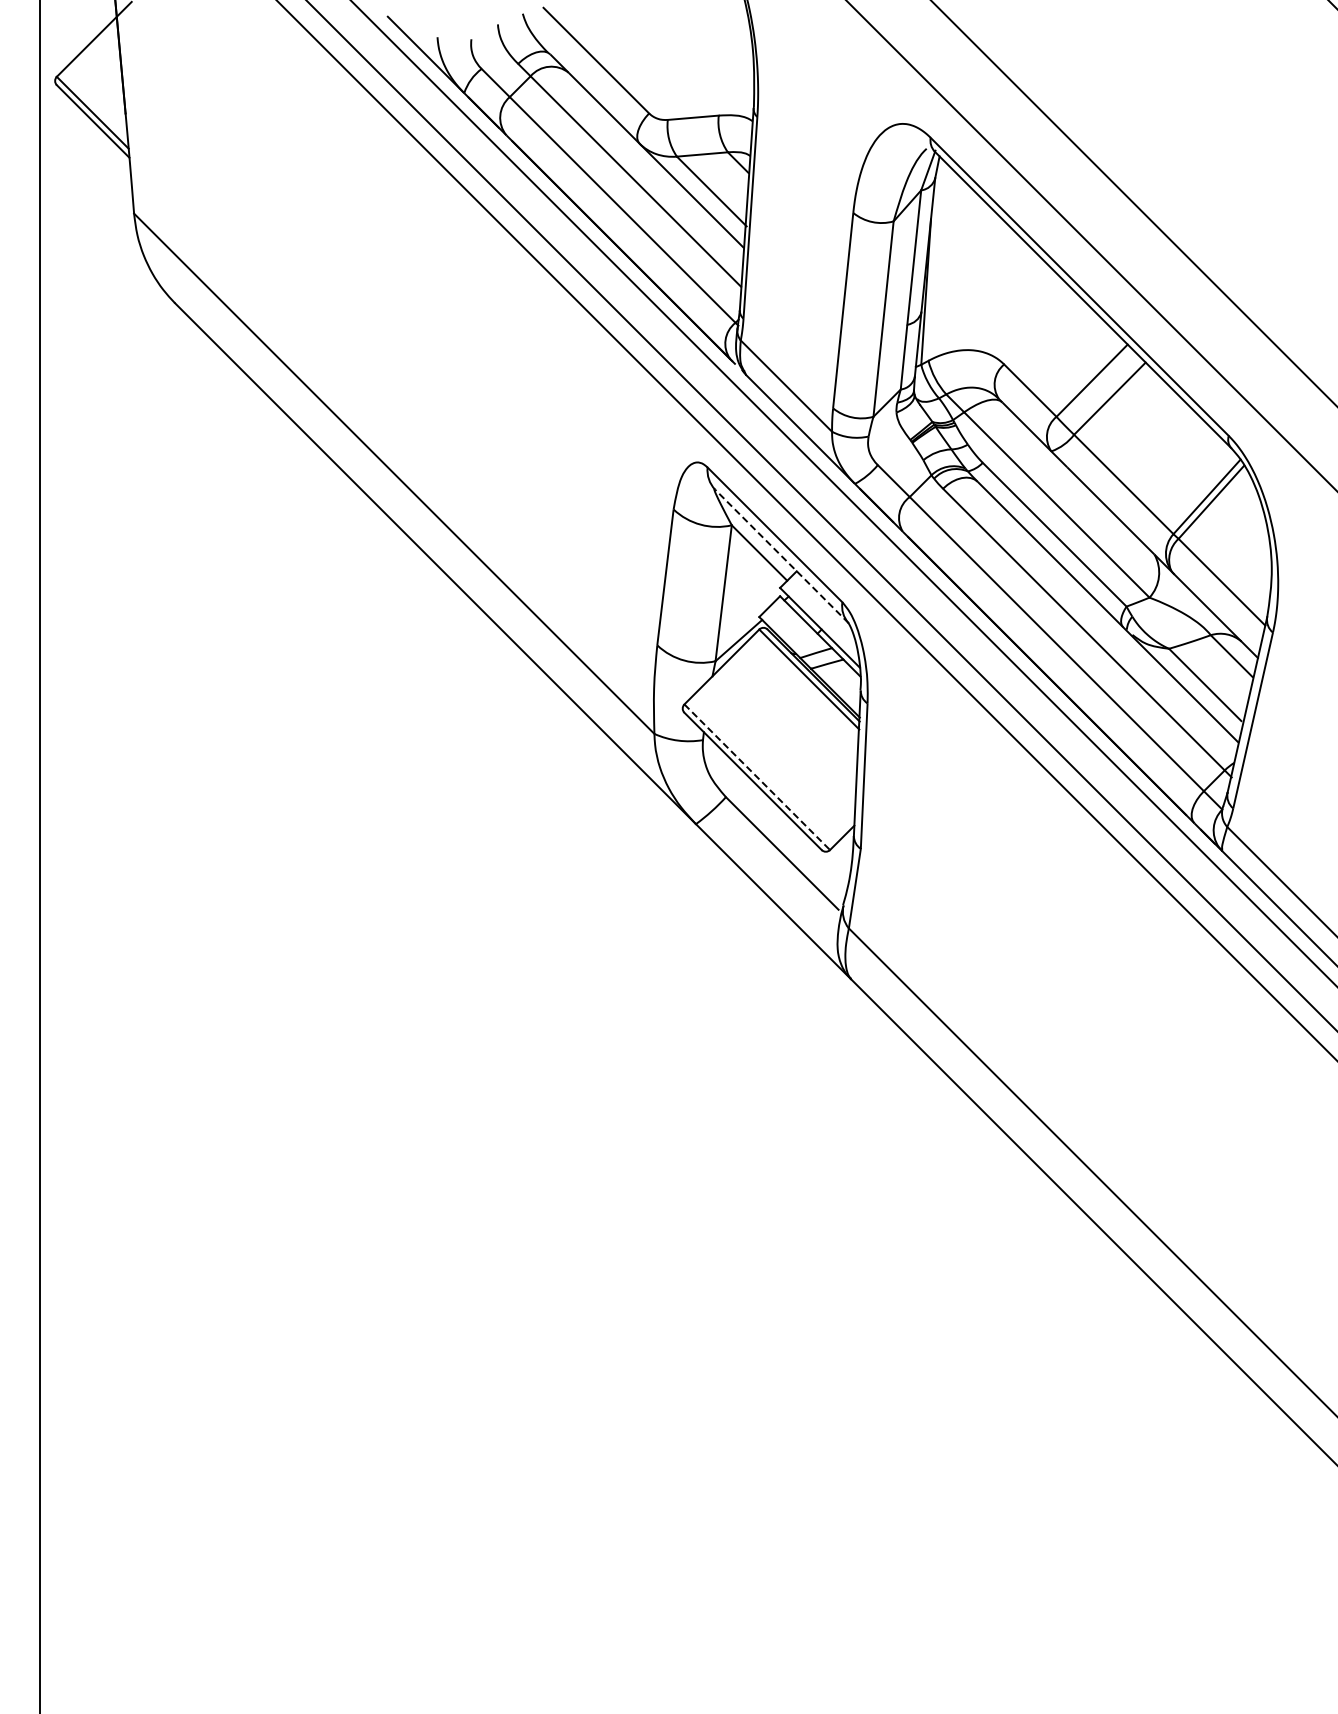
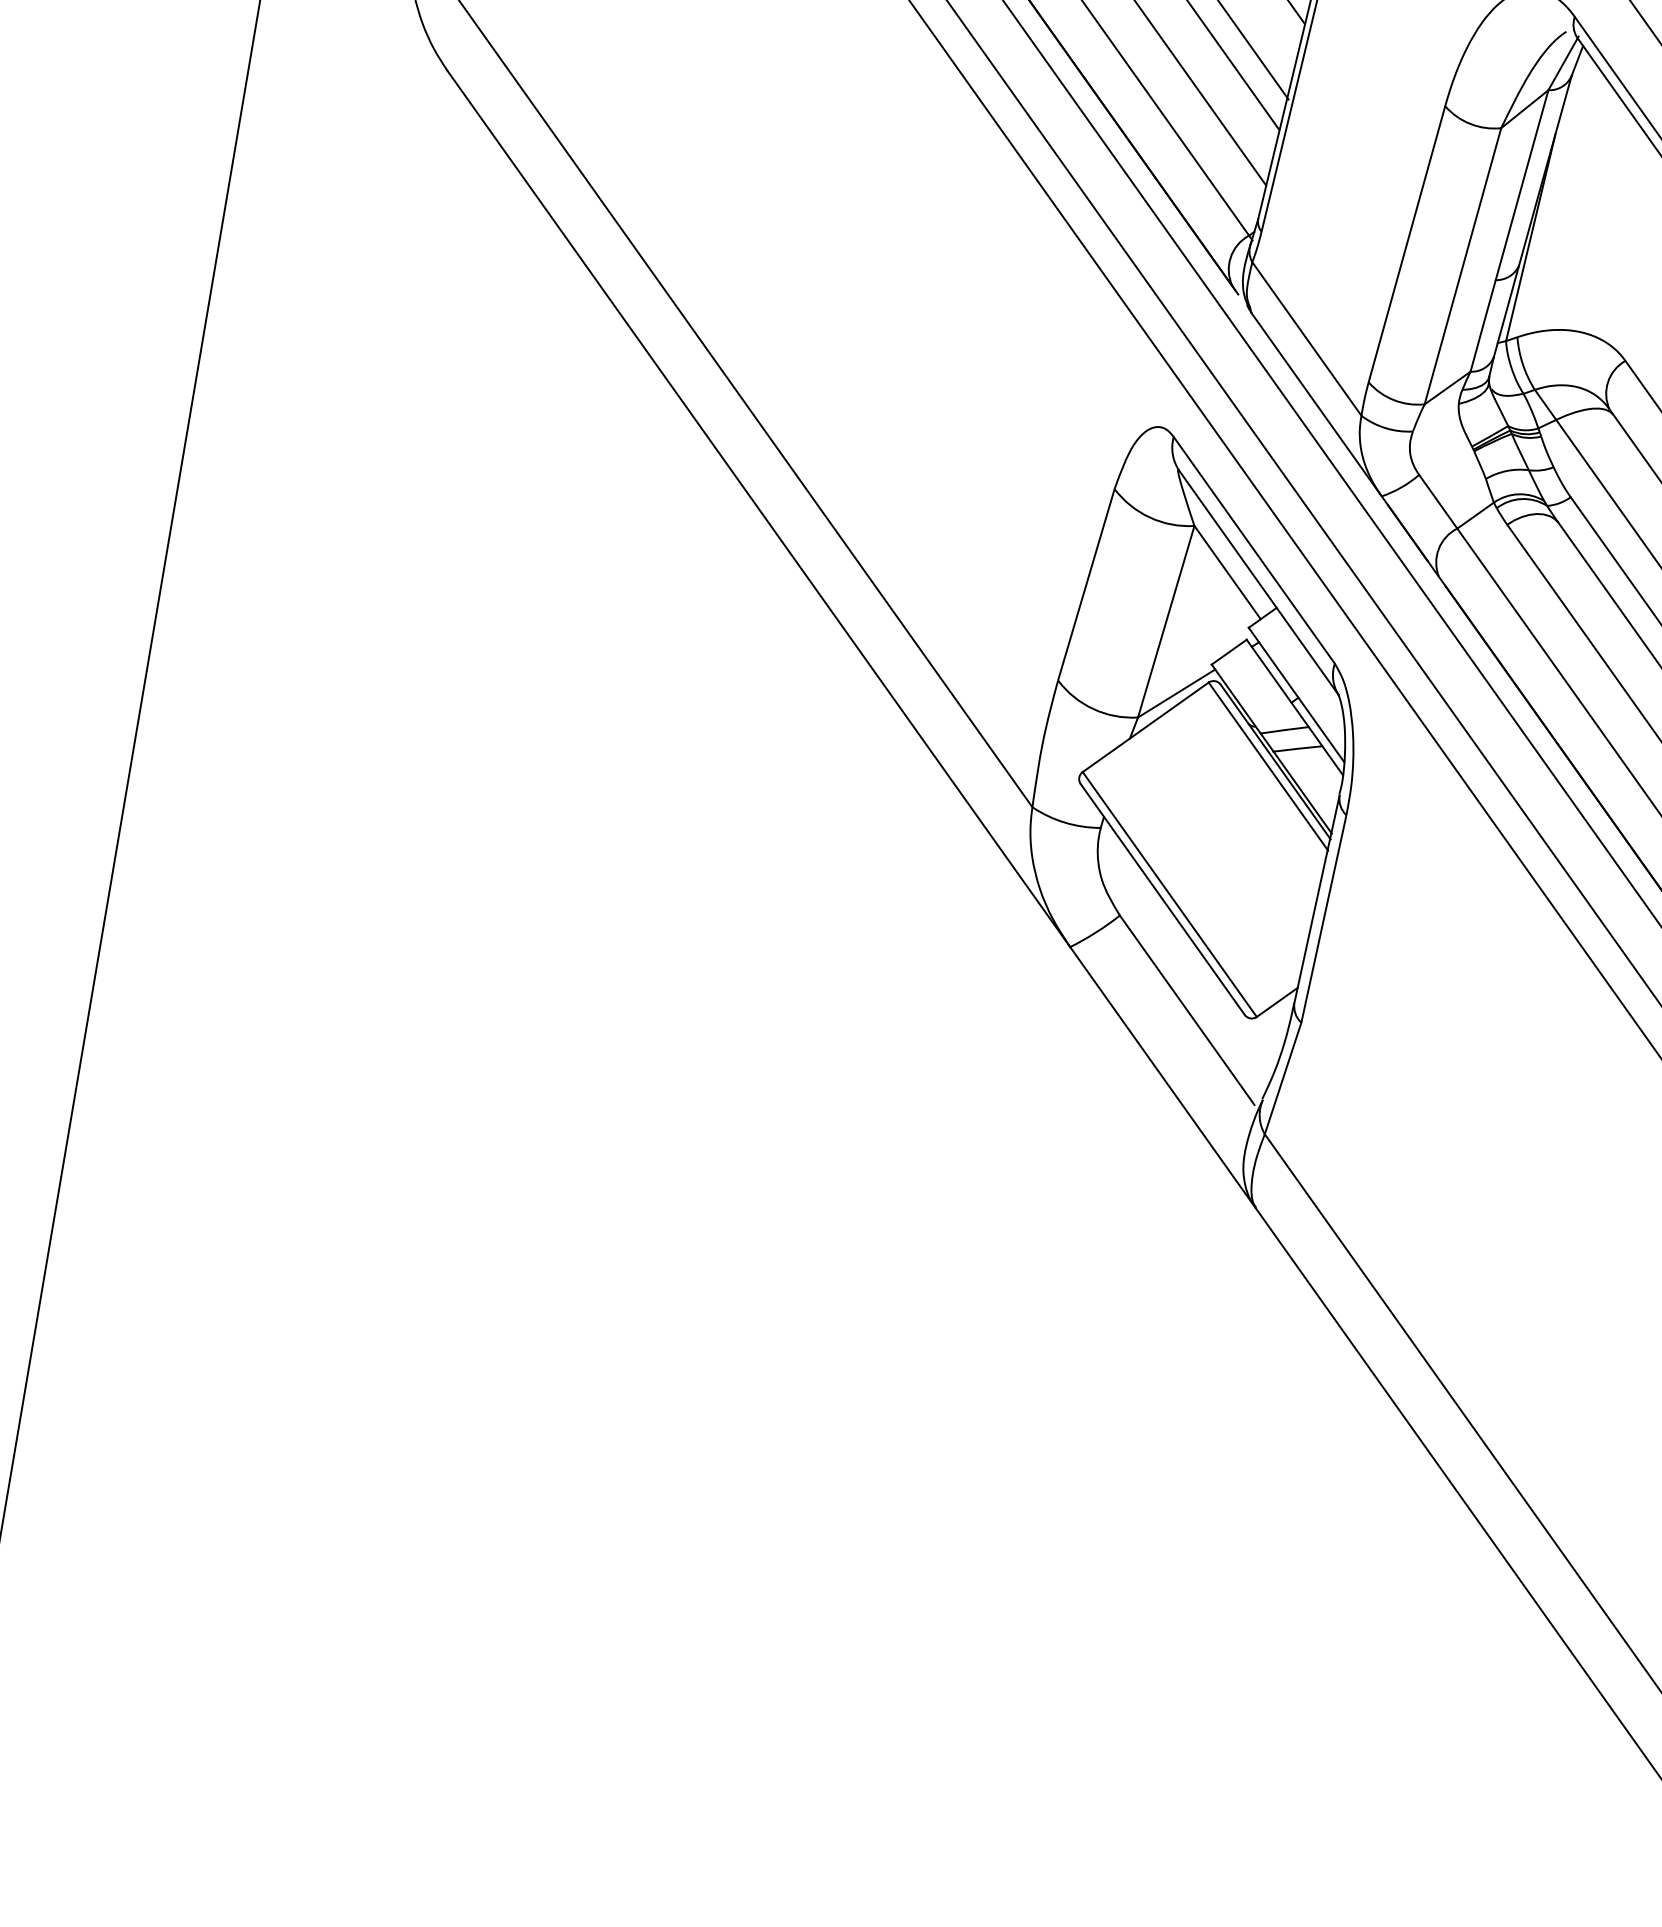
line: (781, 556) -> (1258, 582), dashed -> solid
line: (757, 777) -> (1170, 894), dashed -> solid

